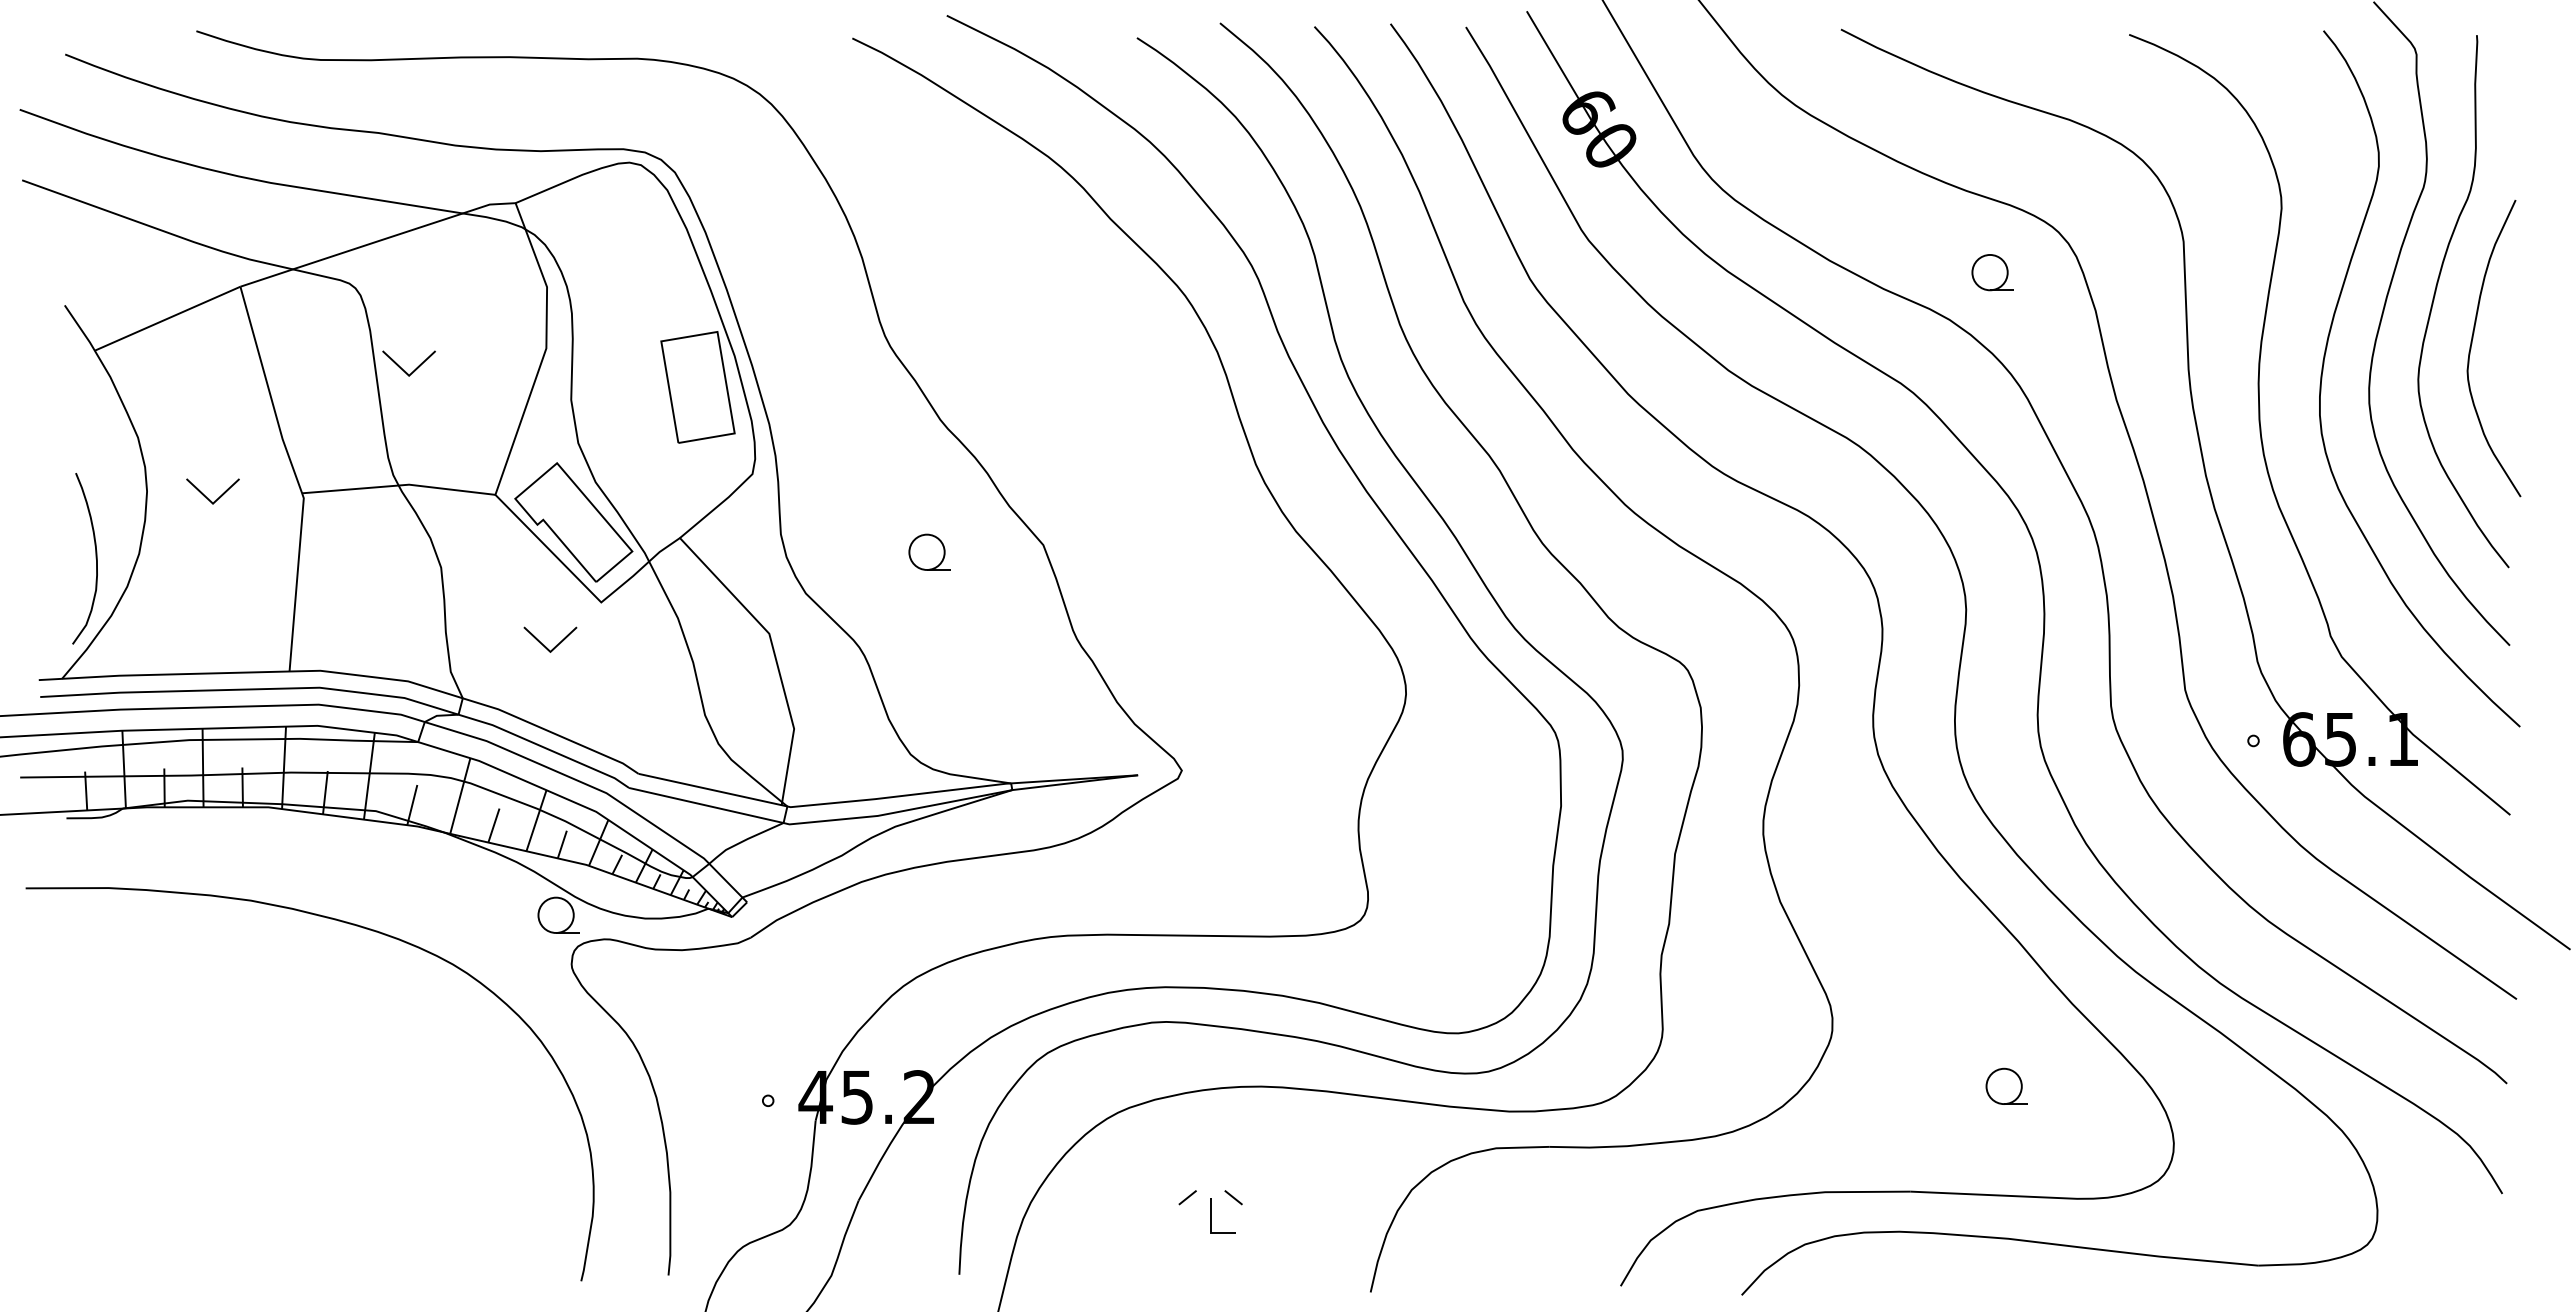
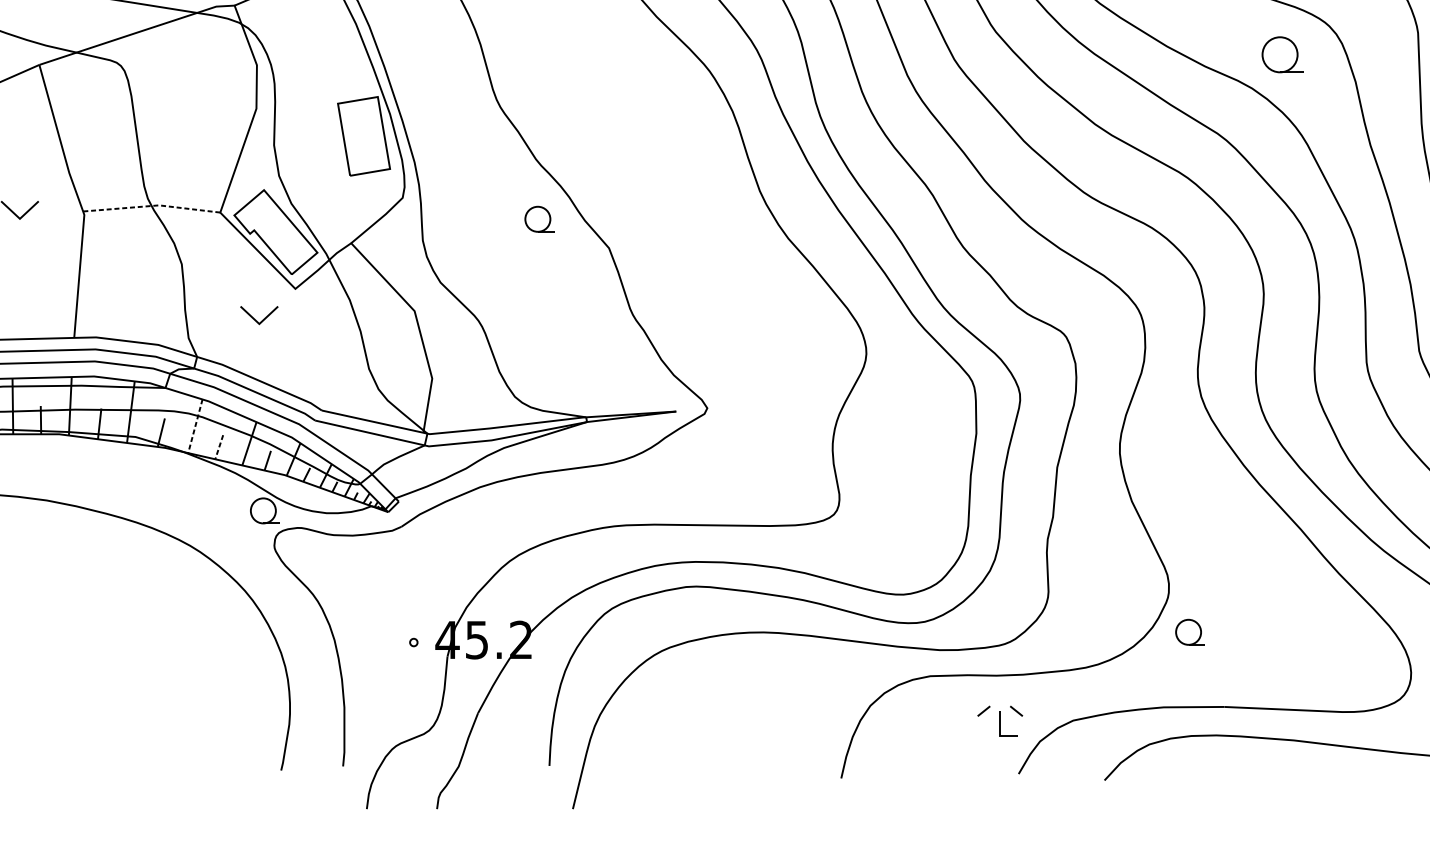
part: (1992, 272) -> (1282, 54), size x1.4
part: (402, 368) -> (154, 122), removed
line: (398, 485) -> (151, 205), solid -> dashed
part: (929, 551) -> (539, 218), moved
line: (460, 796) -> (195, 426), solid -> dashed
line: (493, 825) -> (218, 447), solid -> dashed
part: (2006, 1085) -> (1190, 631), moved
part: (1210, 1211) -> (1000, 721), moved

